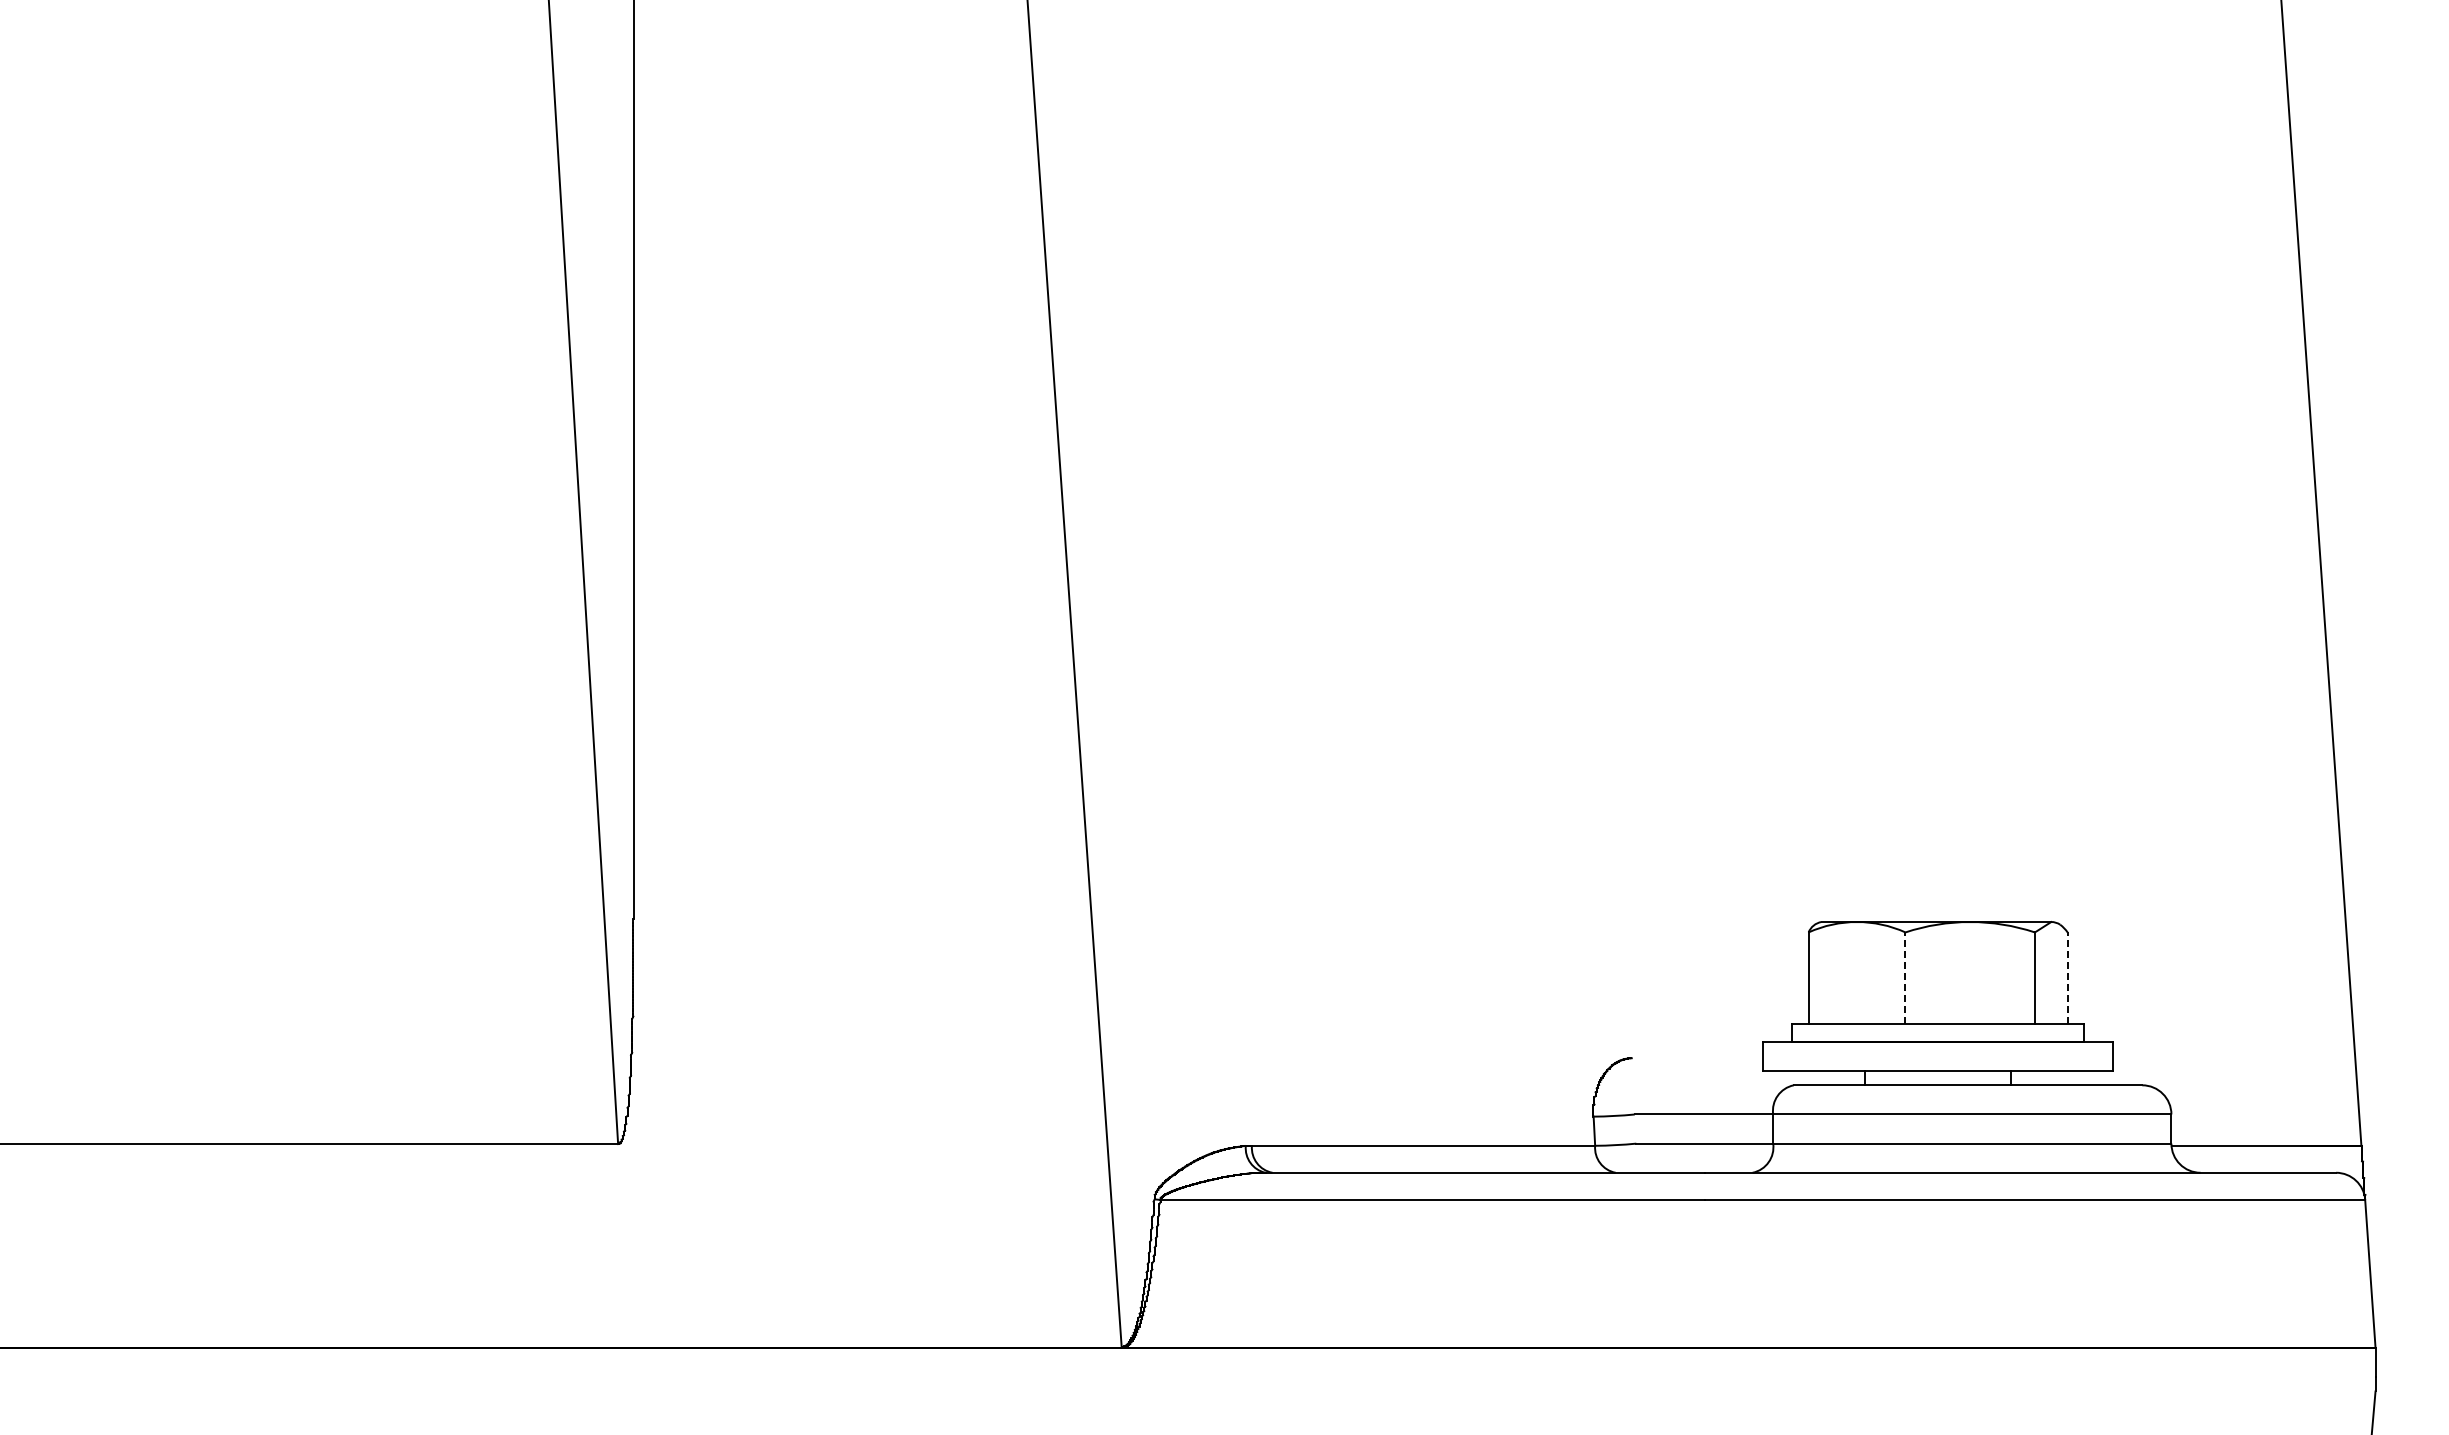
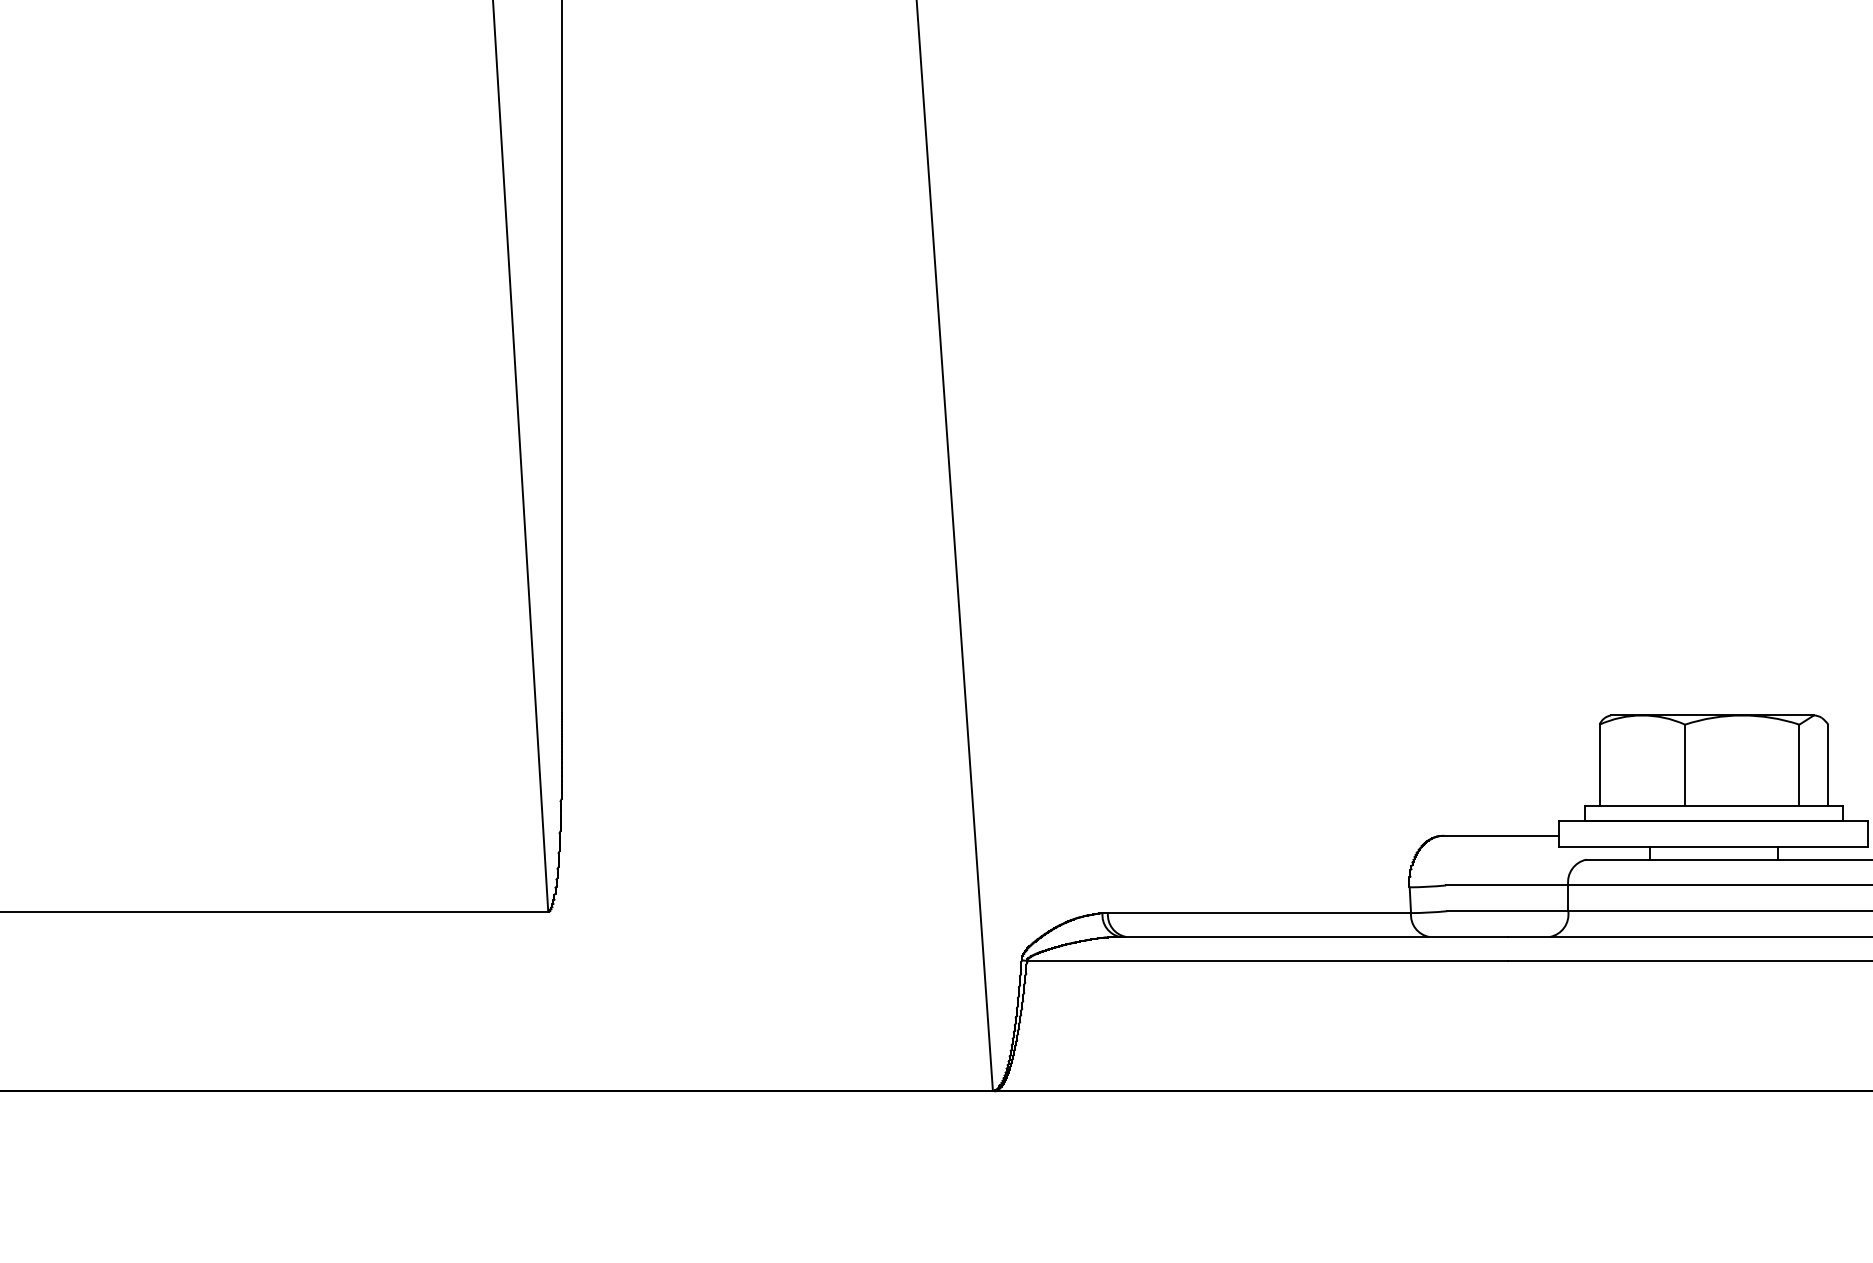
line: (1905, 978) -> (1685, 765), dashed -> solid
line: (2067, 978) -> (1828, 765), dashed -> solid
line: (1697, 1058) -> (1501, 836), added

